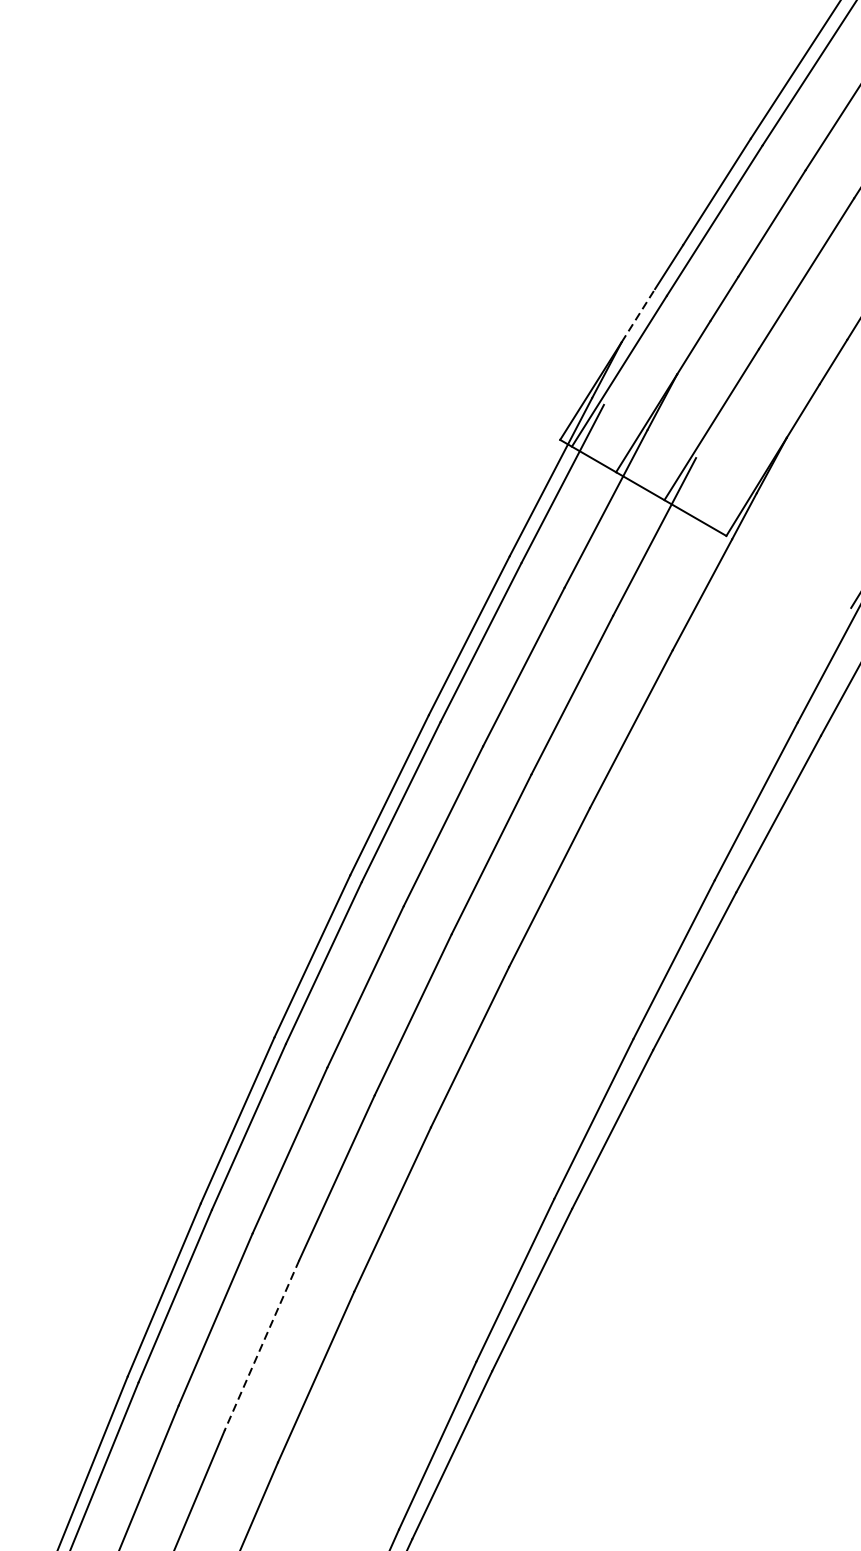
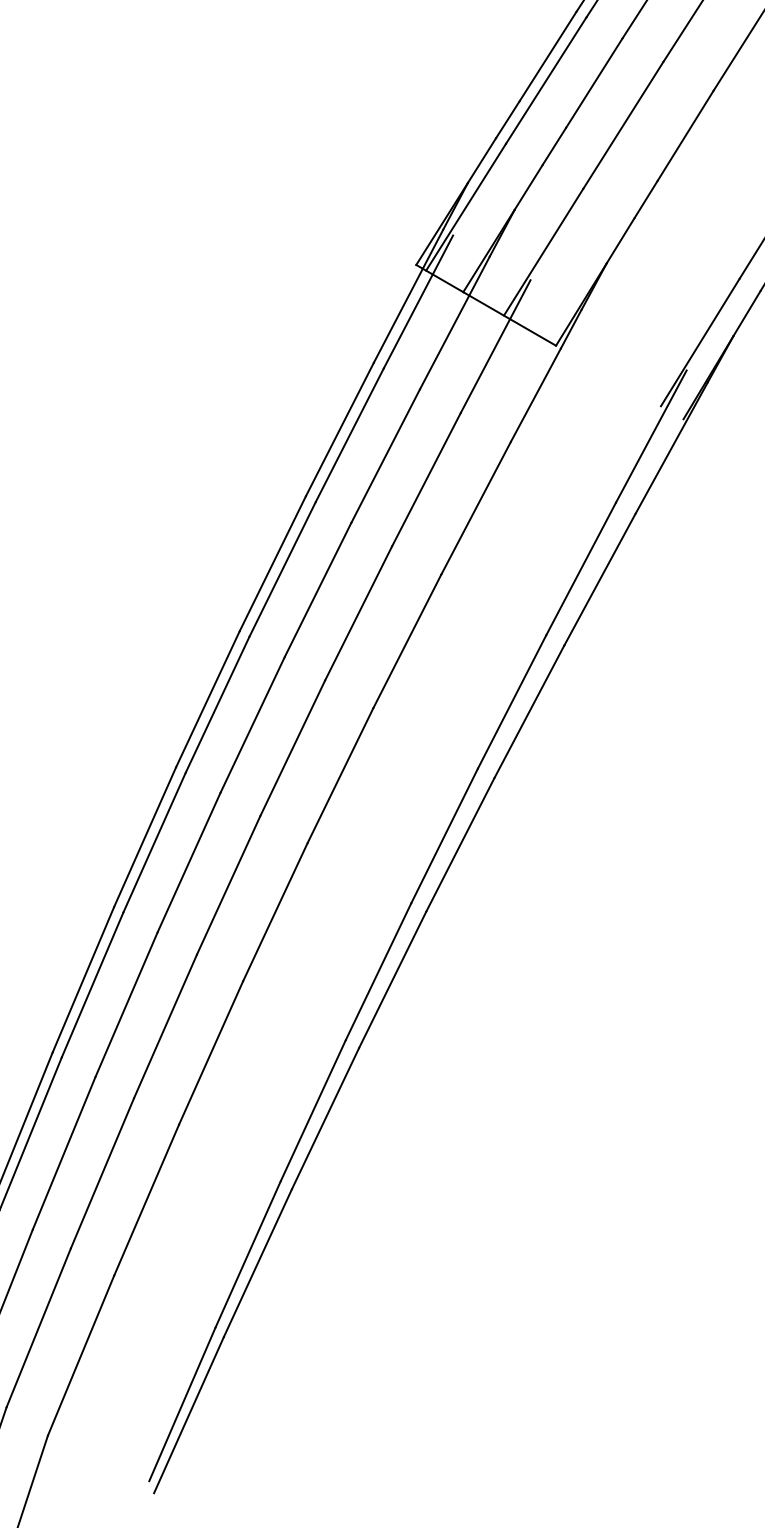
line: (638, 315) -> (482, 160), dashed -> solid
line: (261, 1345) -> (165, 1026), dashed -> solid

